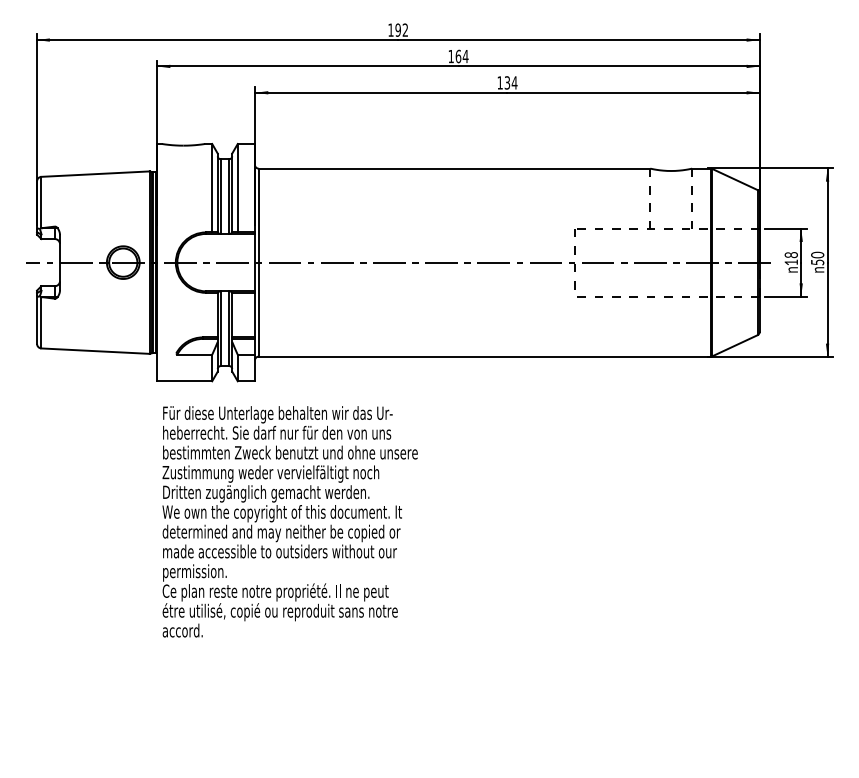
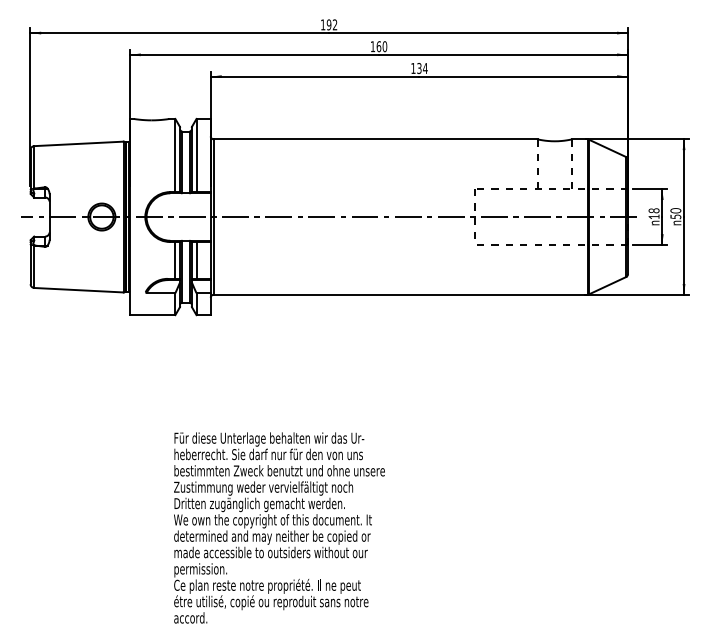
text: (465, 56) -> (384, 46), 164 -> 160
line: (212, 314) -> (175, 259), added
line: (237, 314) -> (196, 259), added
text: (289, 521) -> (278, 527), moved

